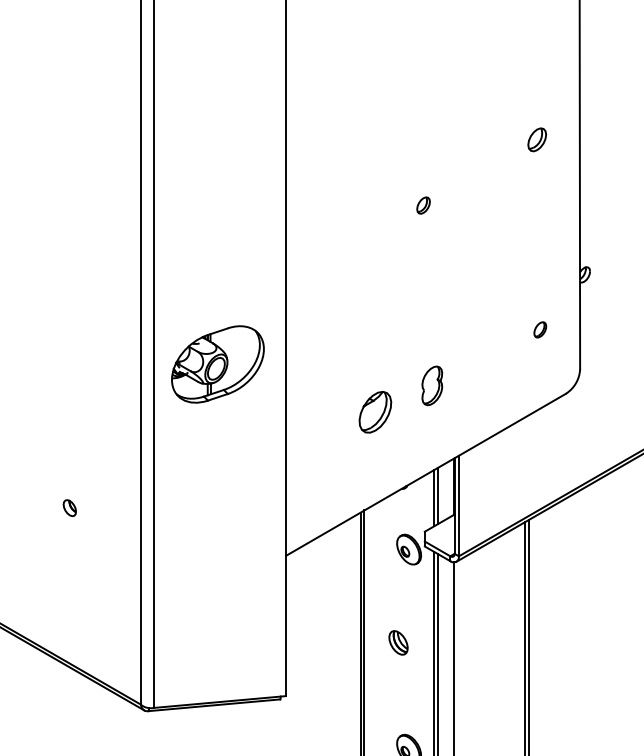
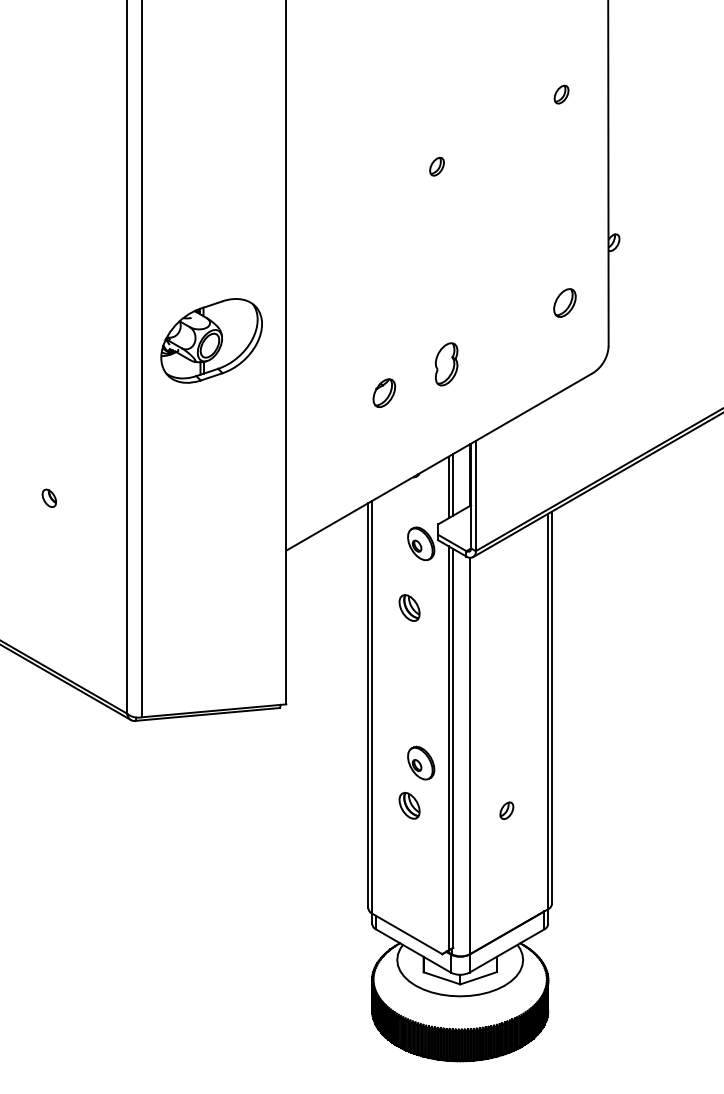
part: (537, 139) -> (561, 94), size x0.71
part: (539, 329) -> (564, 302), size x1.67
part: (375, 411) -> (384, 392), size x0.62
part: (398, 642) -> (409, 607), moved

